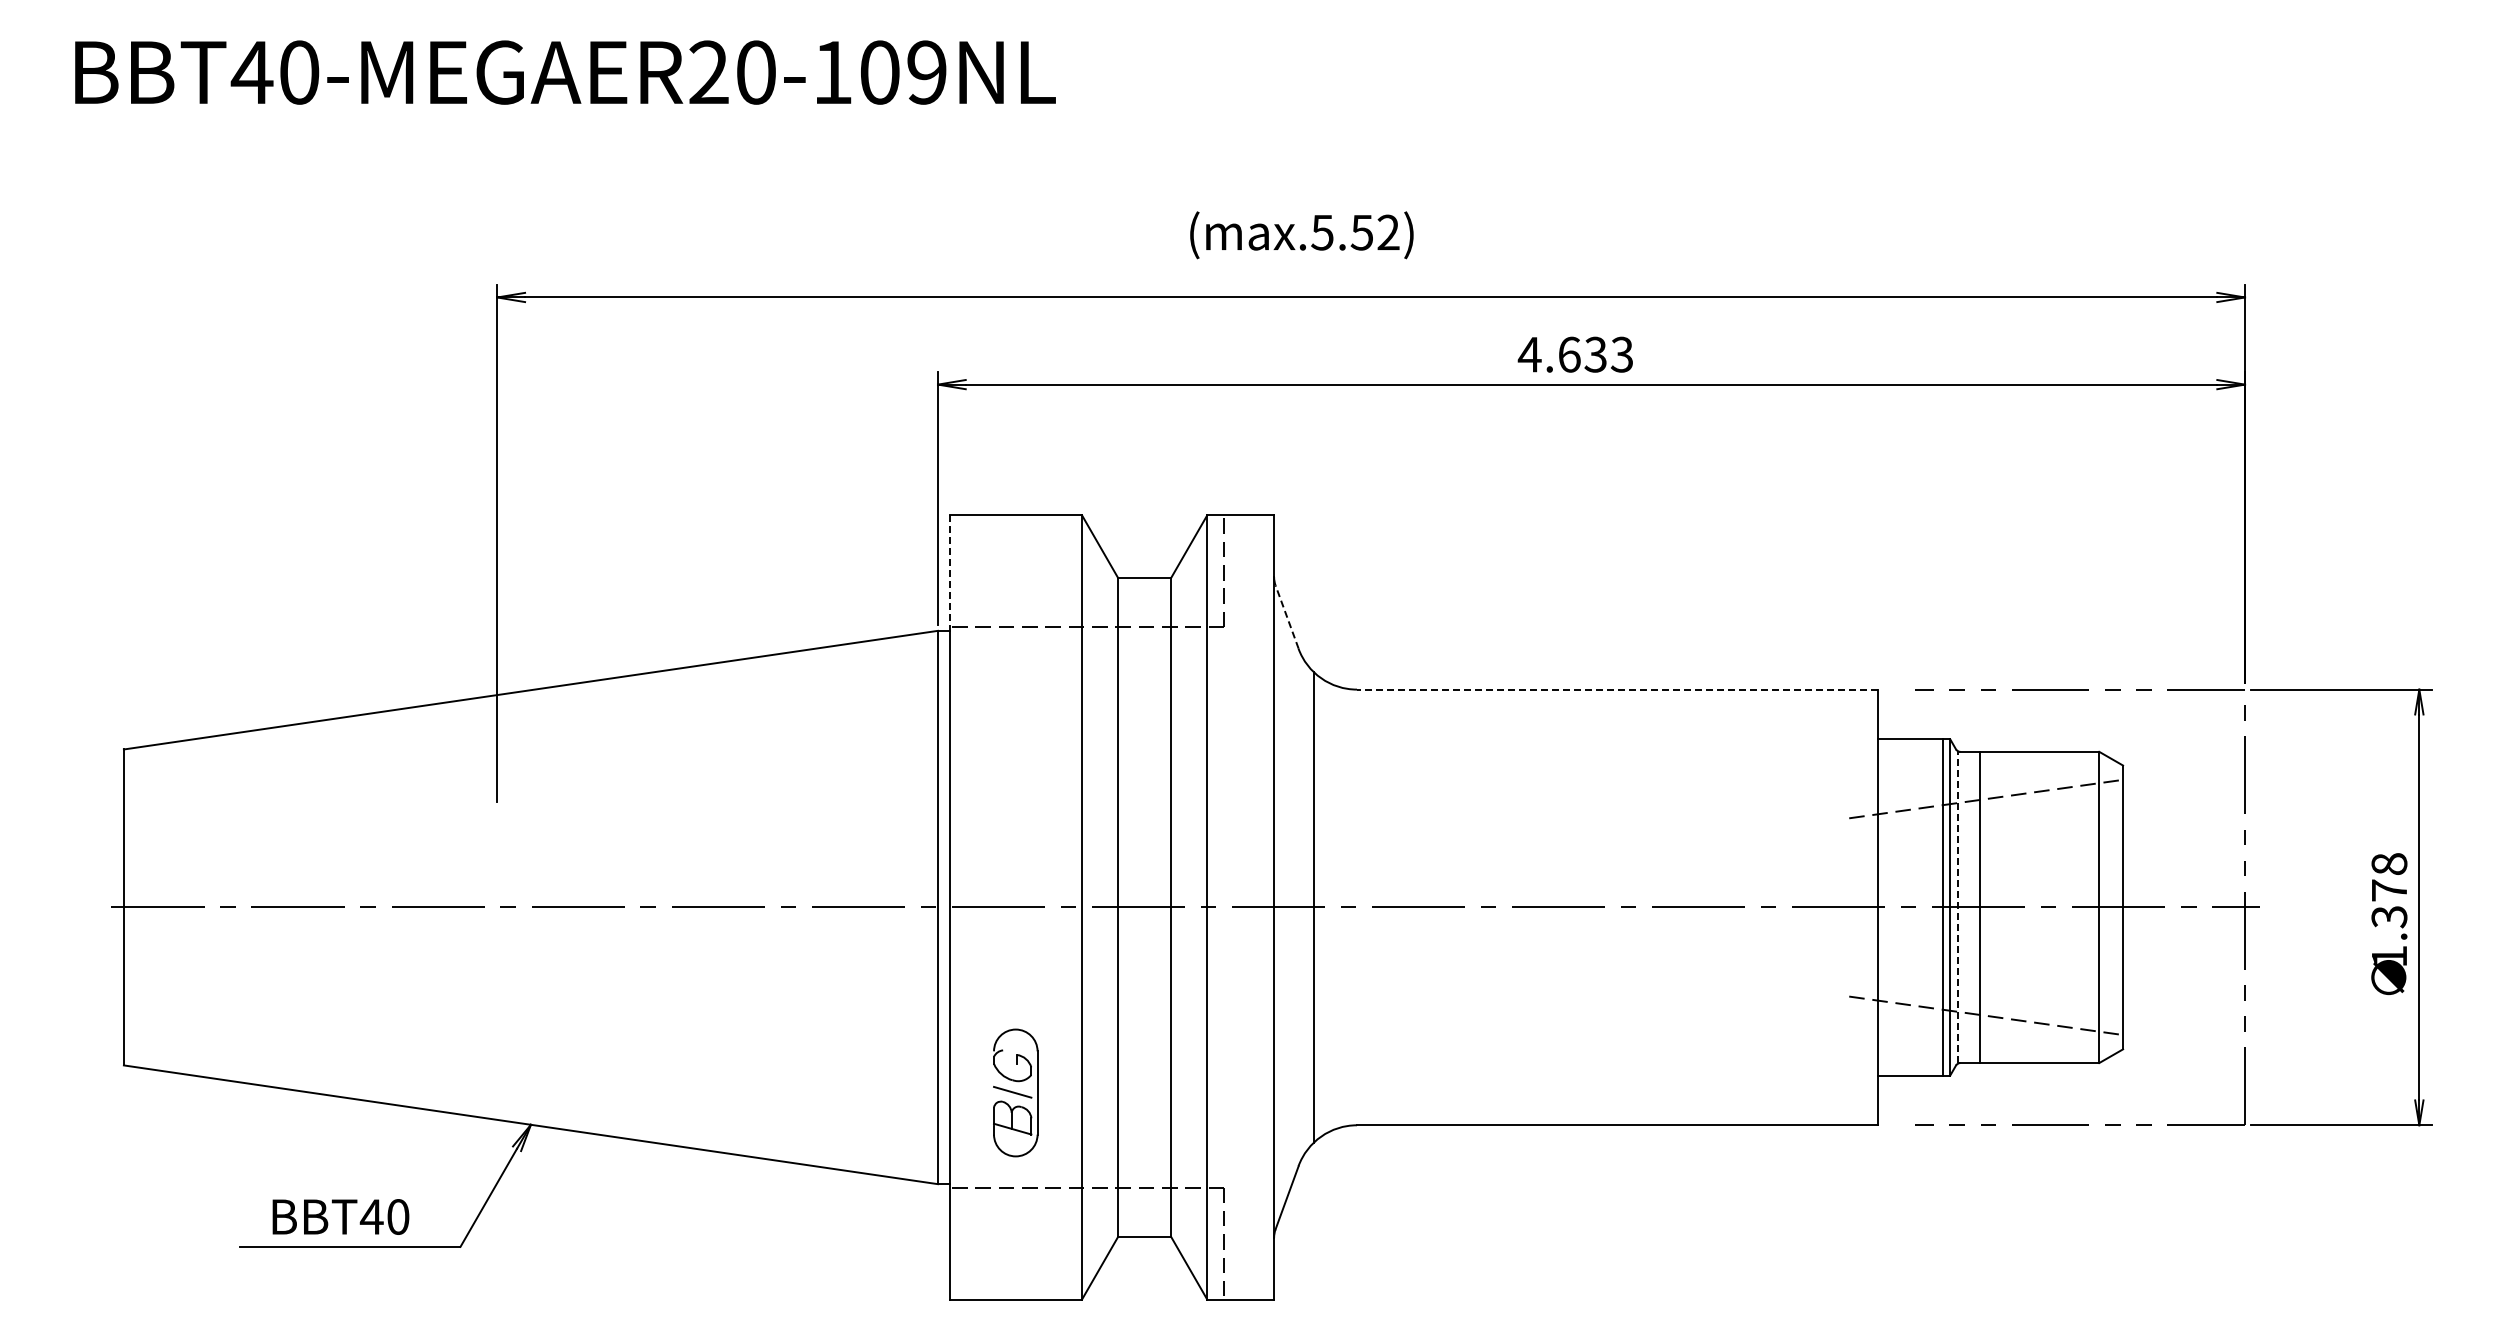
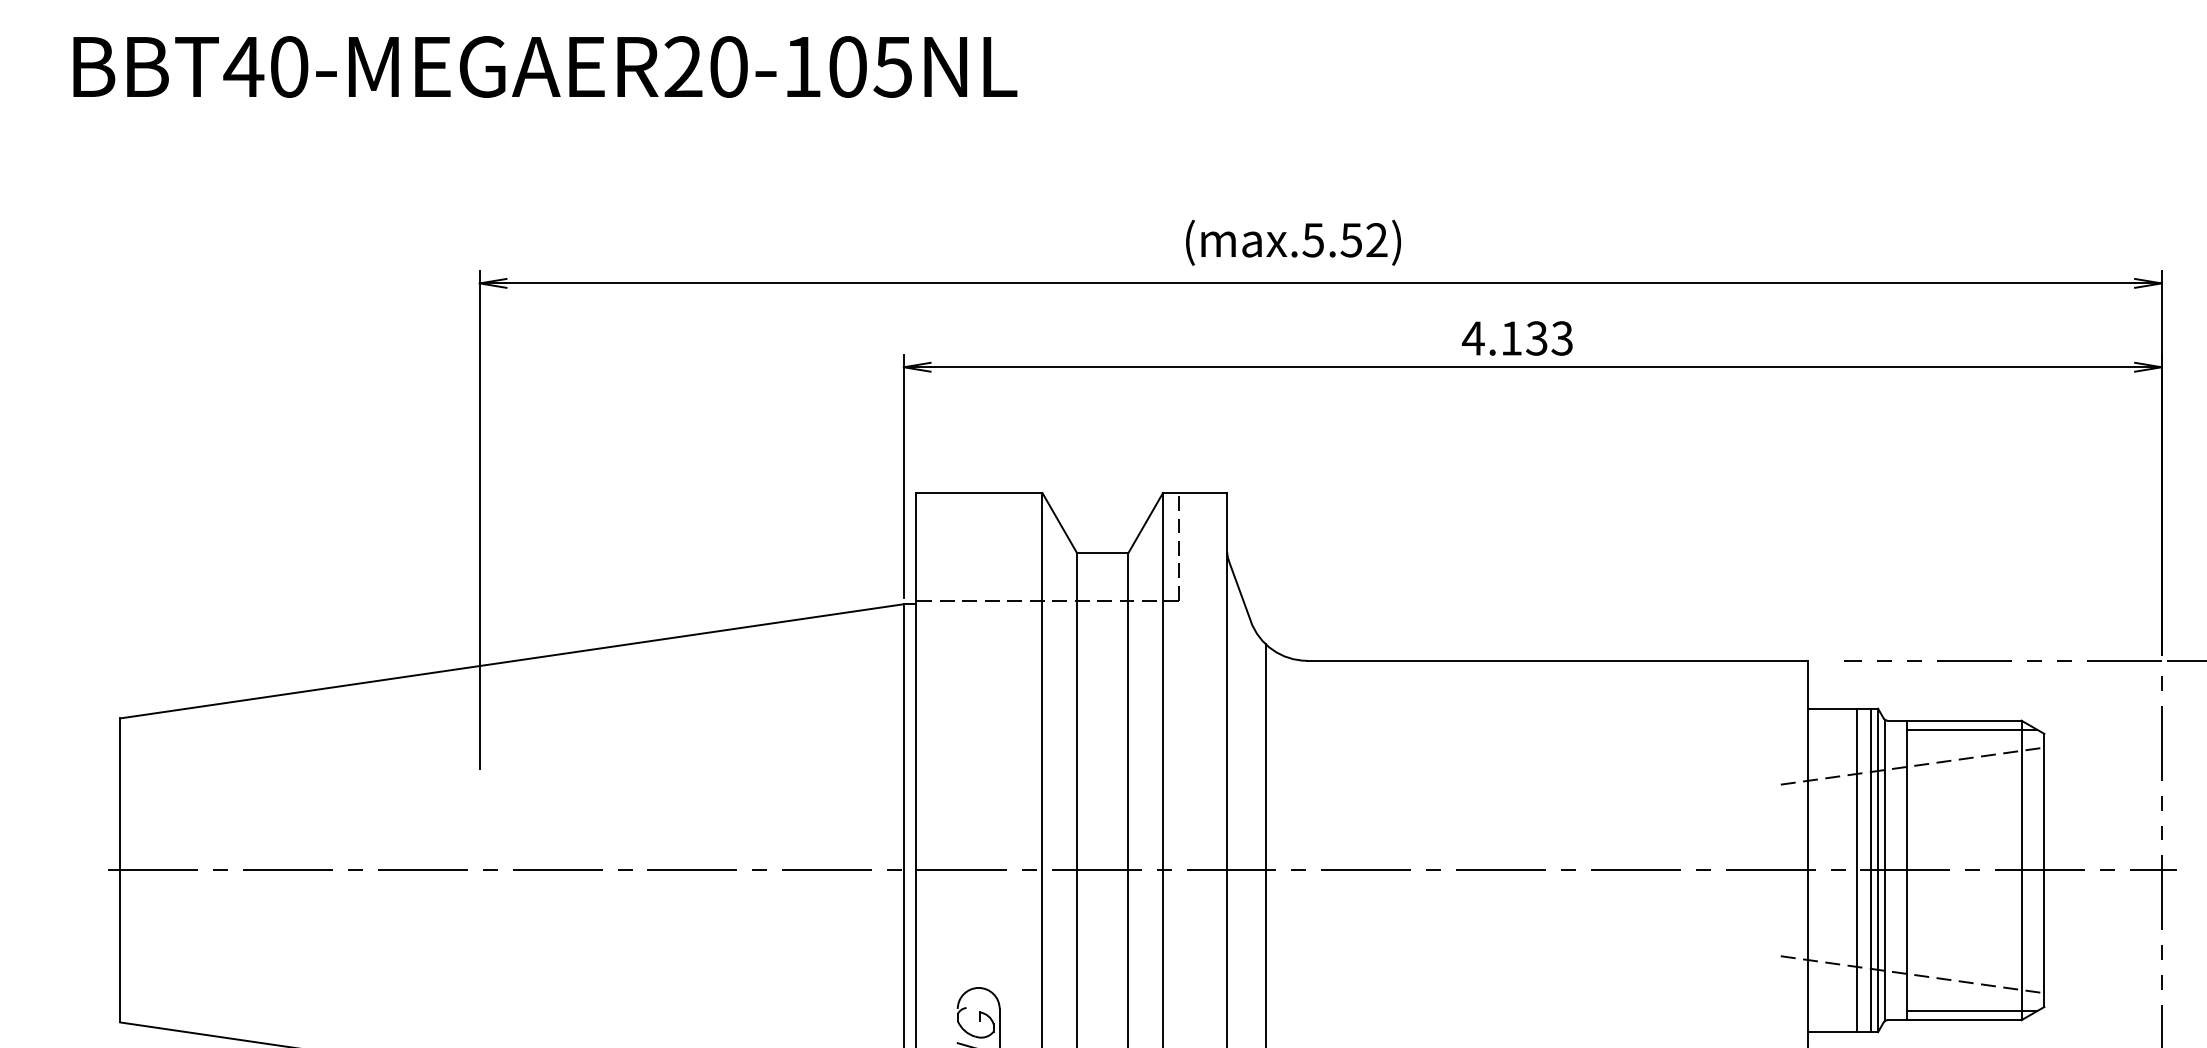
text: (926, 72) -> (892, 66), BBT40-MEGAER20-109NL -> BBT40-MEGAER20-105NL
text: (1301, 235) -> (1293, 242), moved
text: (1569, 354) -> (1511, 338), 4.633 -> 4.133
line: (950, 573) -> (915, 549), dashed -> solid
line: (1287, 617) -> (1240, 591), dashed -> solid
line: (1616, 689) -> (1556, 660), dashed -> solid
line: (2047, 761) -> (1971, 729), added
line: (1957, 906) -> (1885, 869), dashed -> solid
line: (1928, 907) -> (1857, 870), added
line: (2047, 1053) -> (1971, 1010), added

